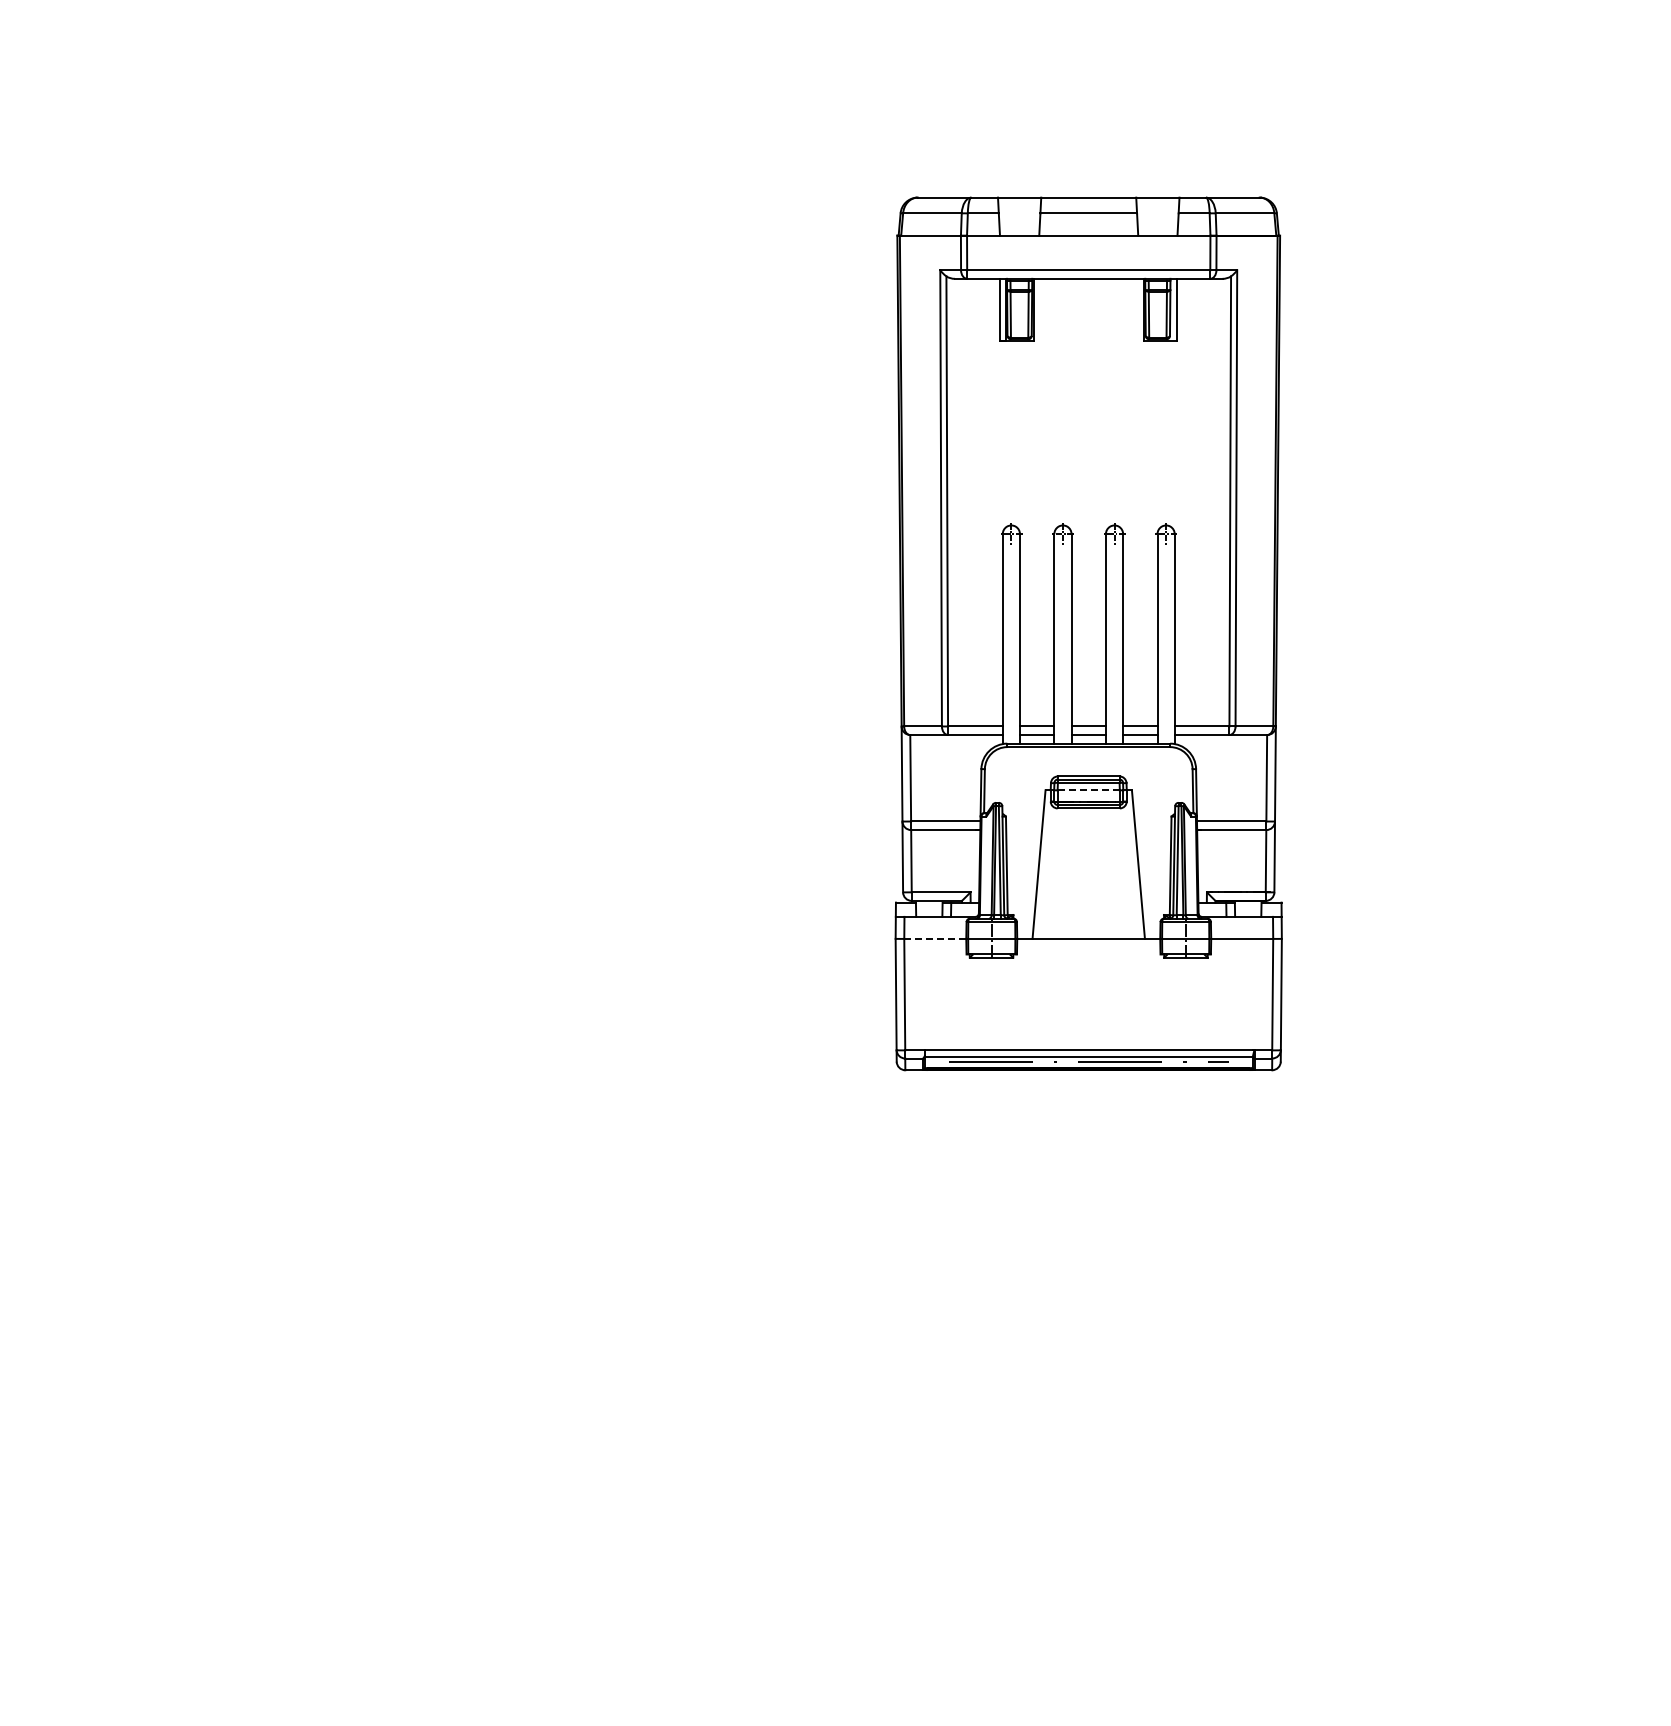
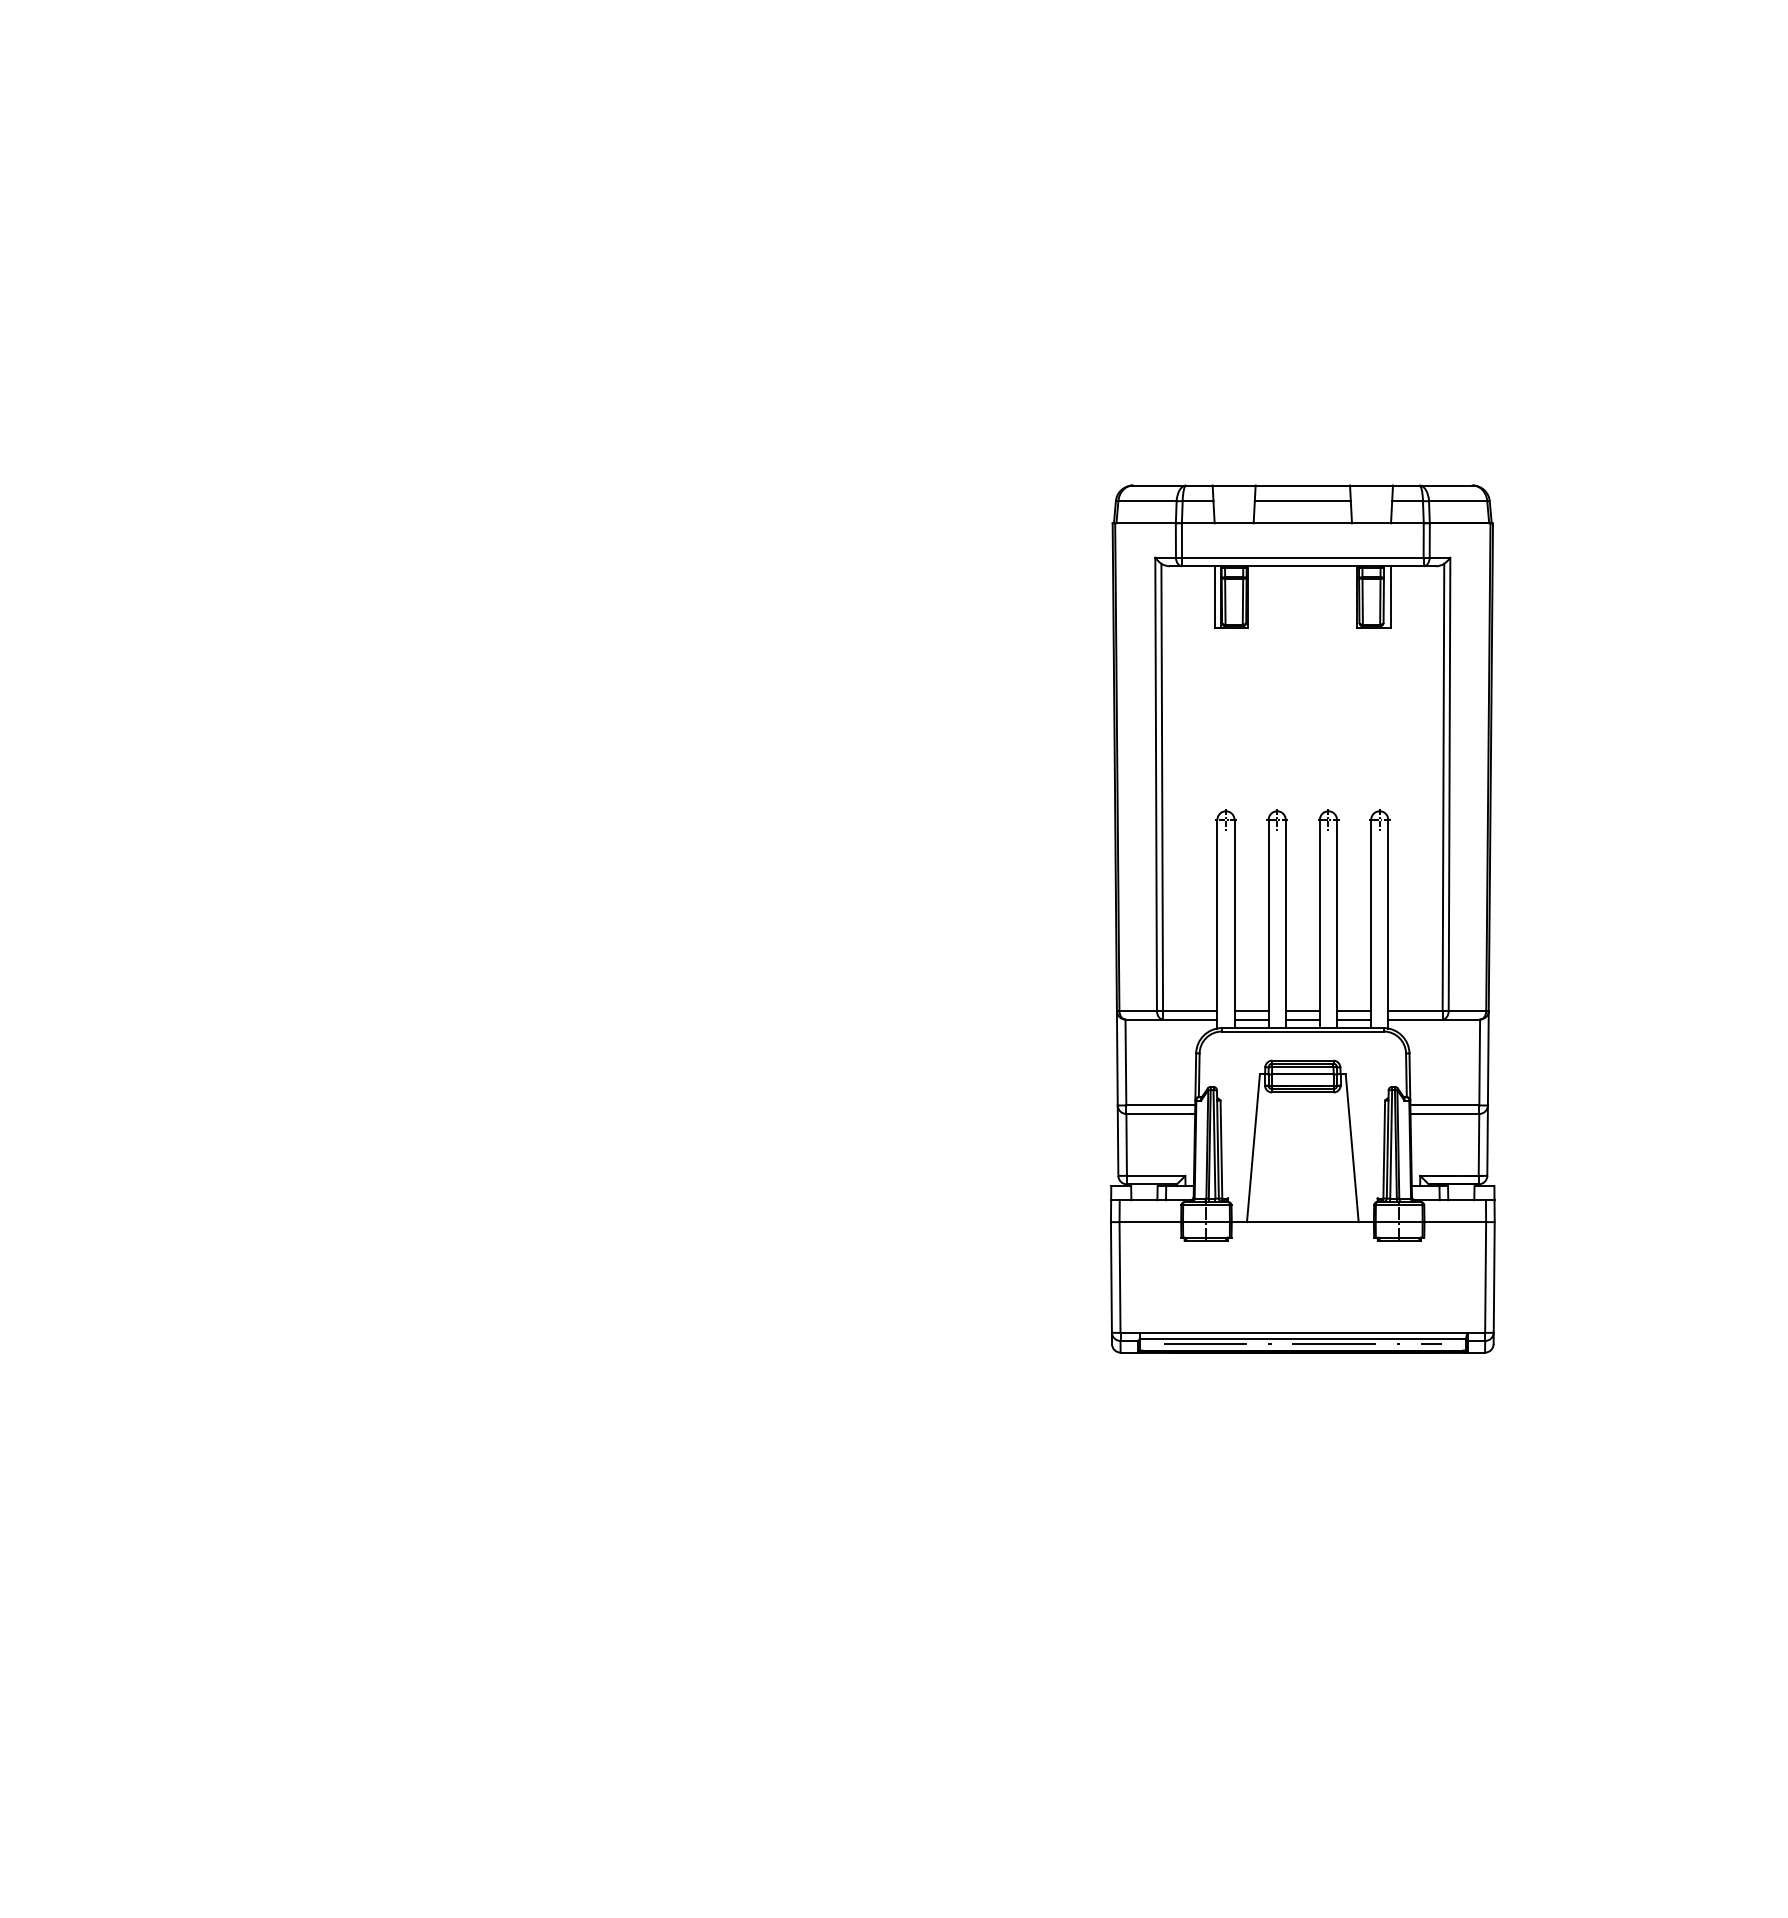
line: (1088, 790) -> (1302, 1074), dashed -> solid
line: (935, 939) -> (1150, 1222), dashed -> solid

